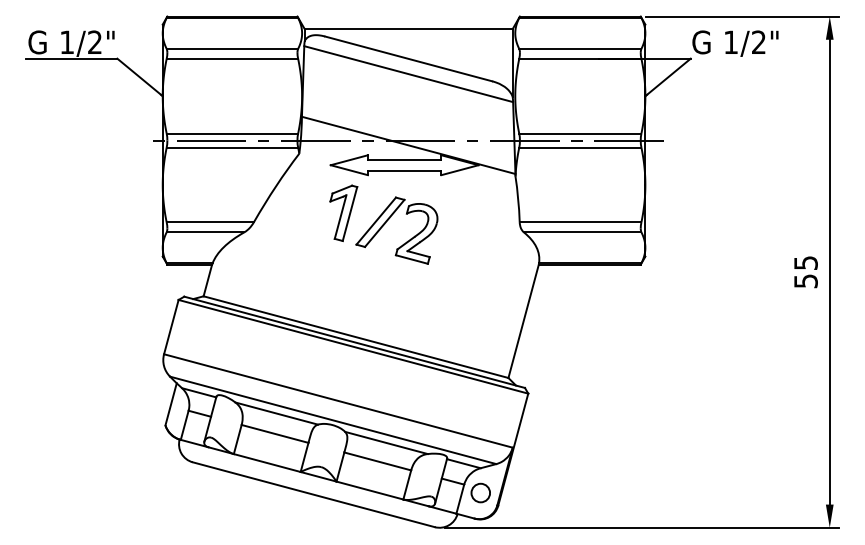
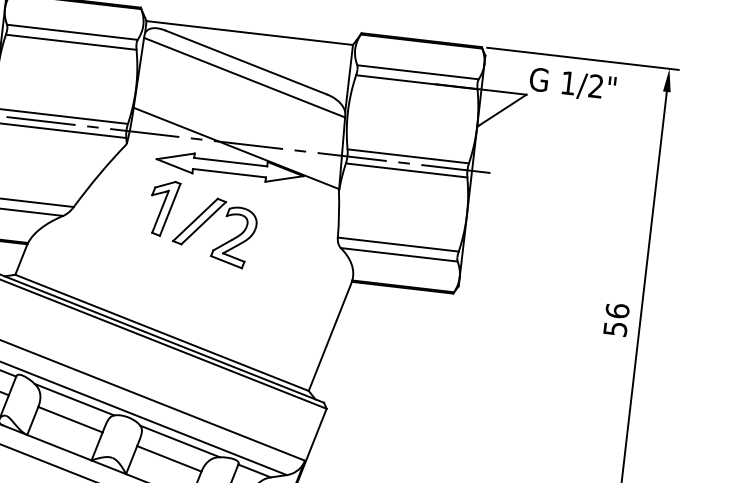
text: (805, 262) -> (617, 310), 55 -> 56

